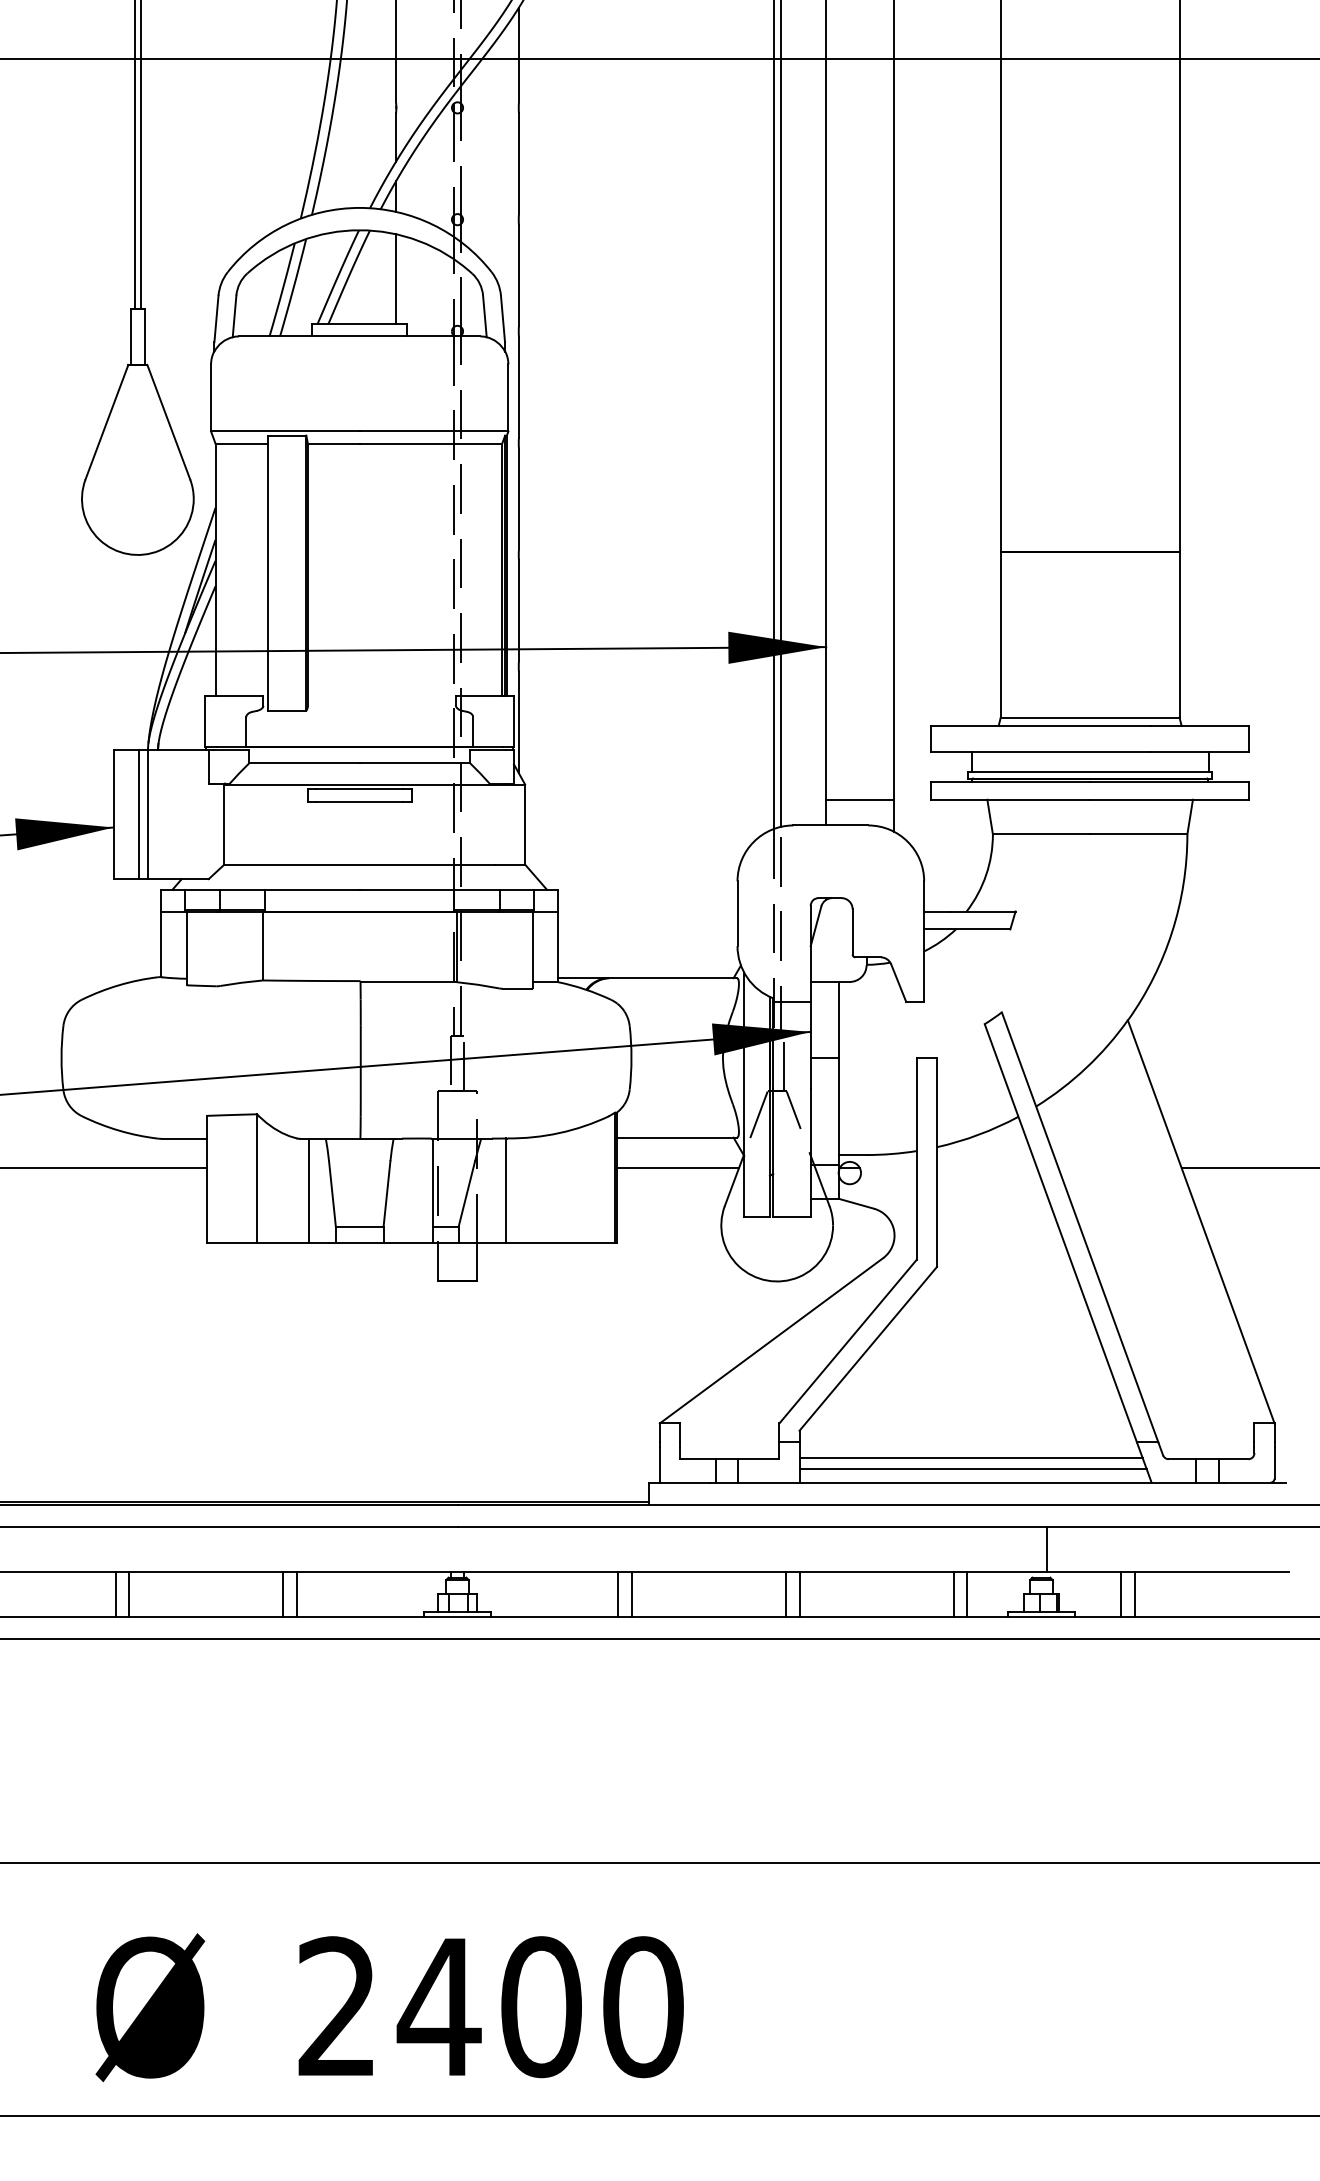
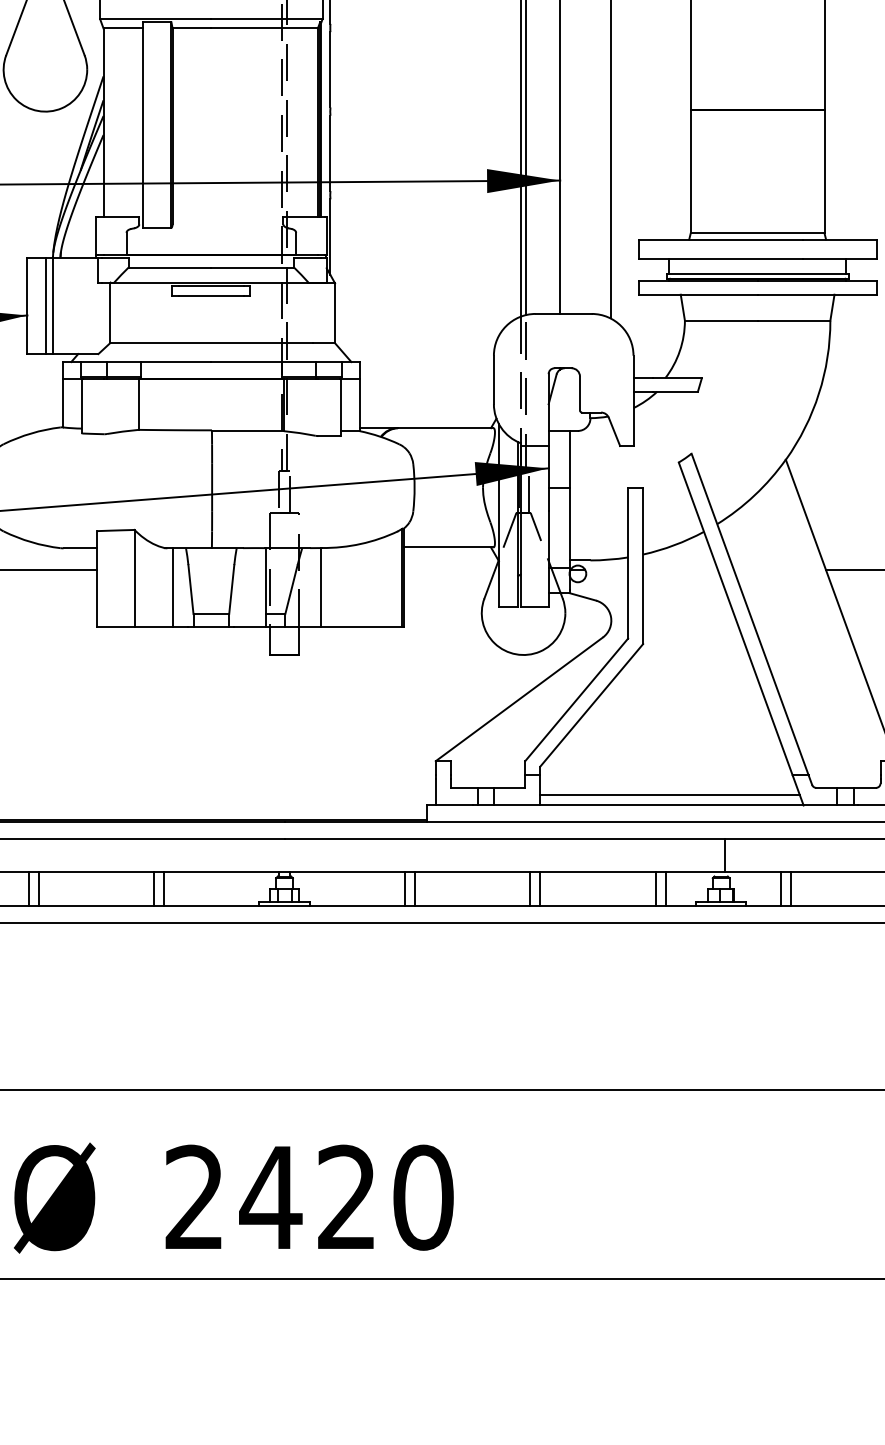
line: (859, 799) -> (585, 294), removed
line: (677, 1167) -> (449, 569), removed
line: (970, 1458) -> (668, 787), removed
text: (541, 2007) -> (347, 1197), 2400 -> 2420

